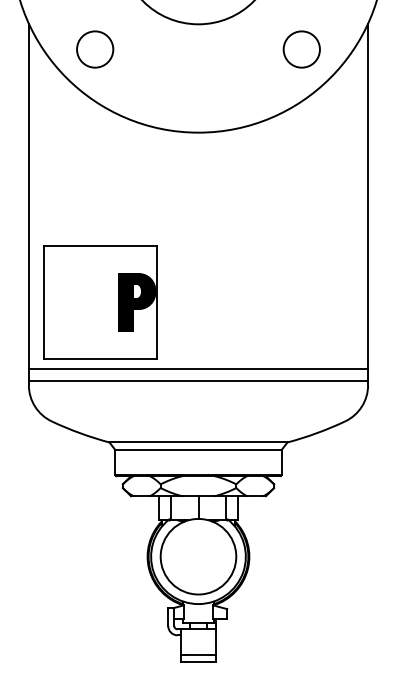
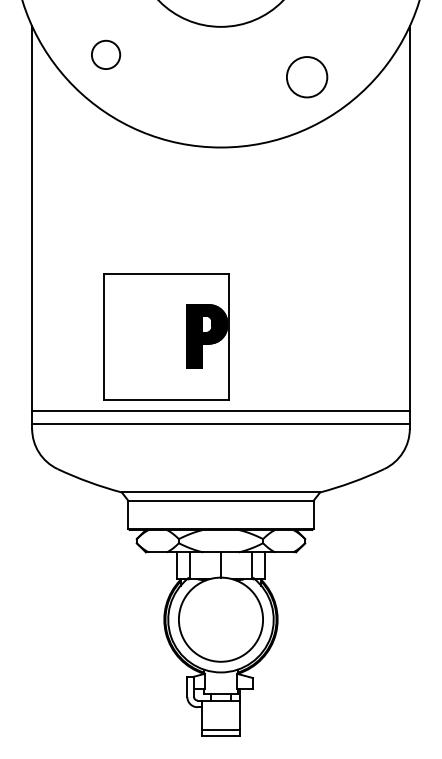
circle: (95, 49) -> (106, 54), size x0.7
circle: (301, 49) -> (306, 77), moved
part: (100, 302) -> (166, 336), moved

